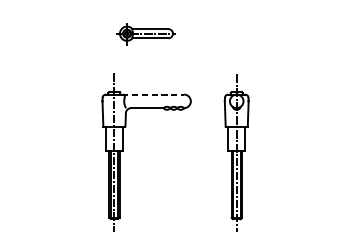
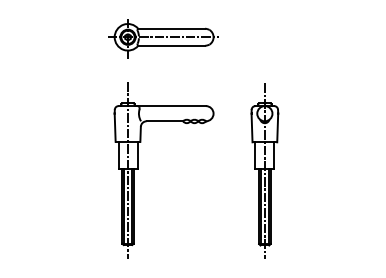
part: (146, 34) -> (163, 38), size x1.67
line: (153, 94) -> (171, 106), dashed -> solid

